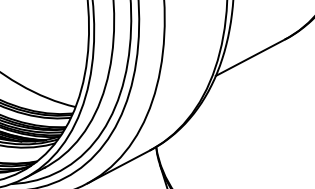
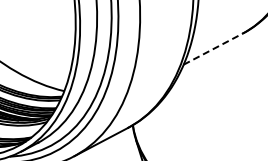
line: (250, 56) -> (213, 48), solid -> dashed

